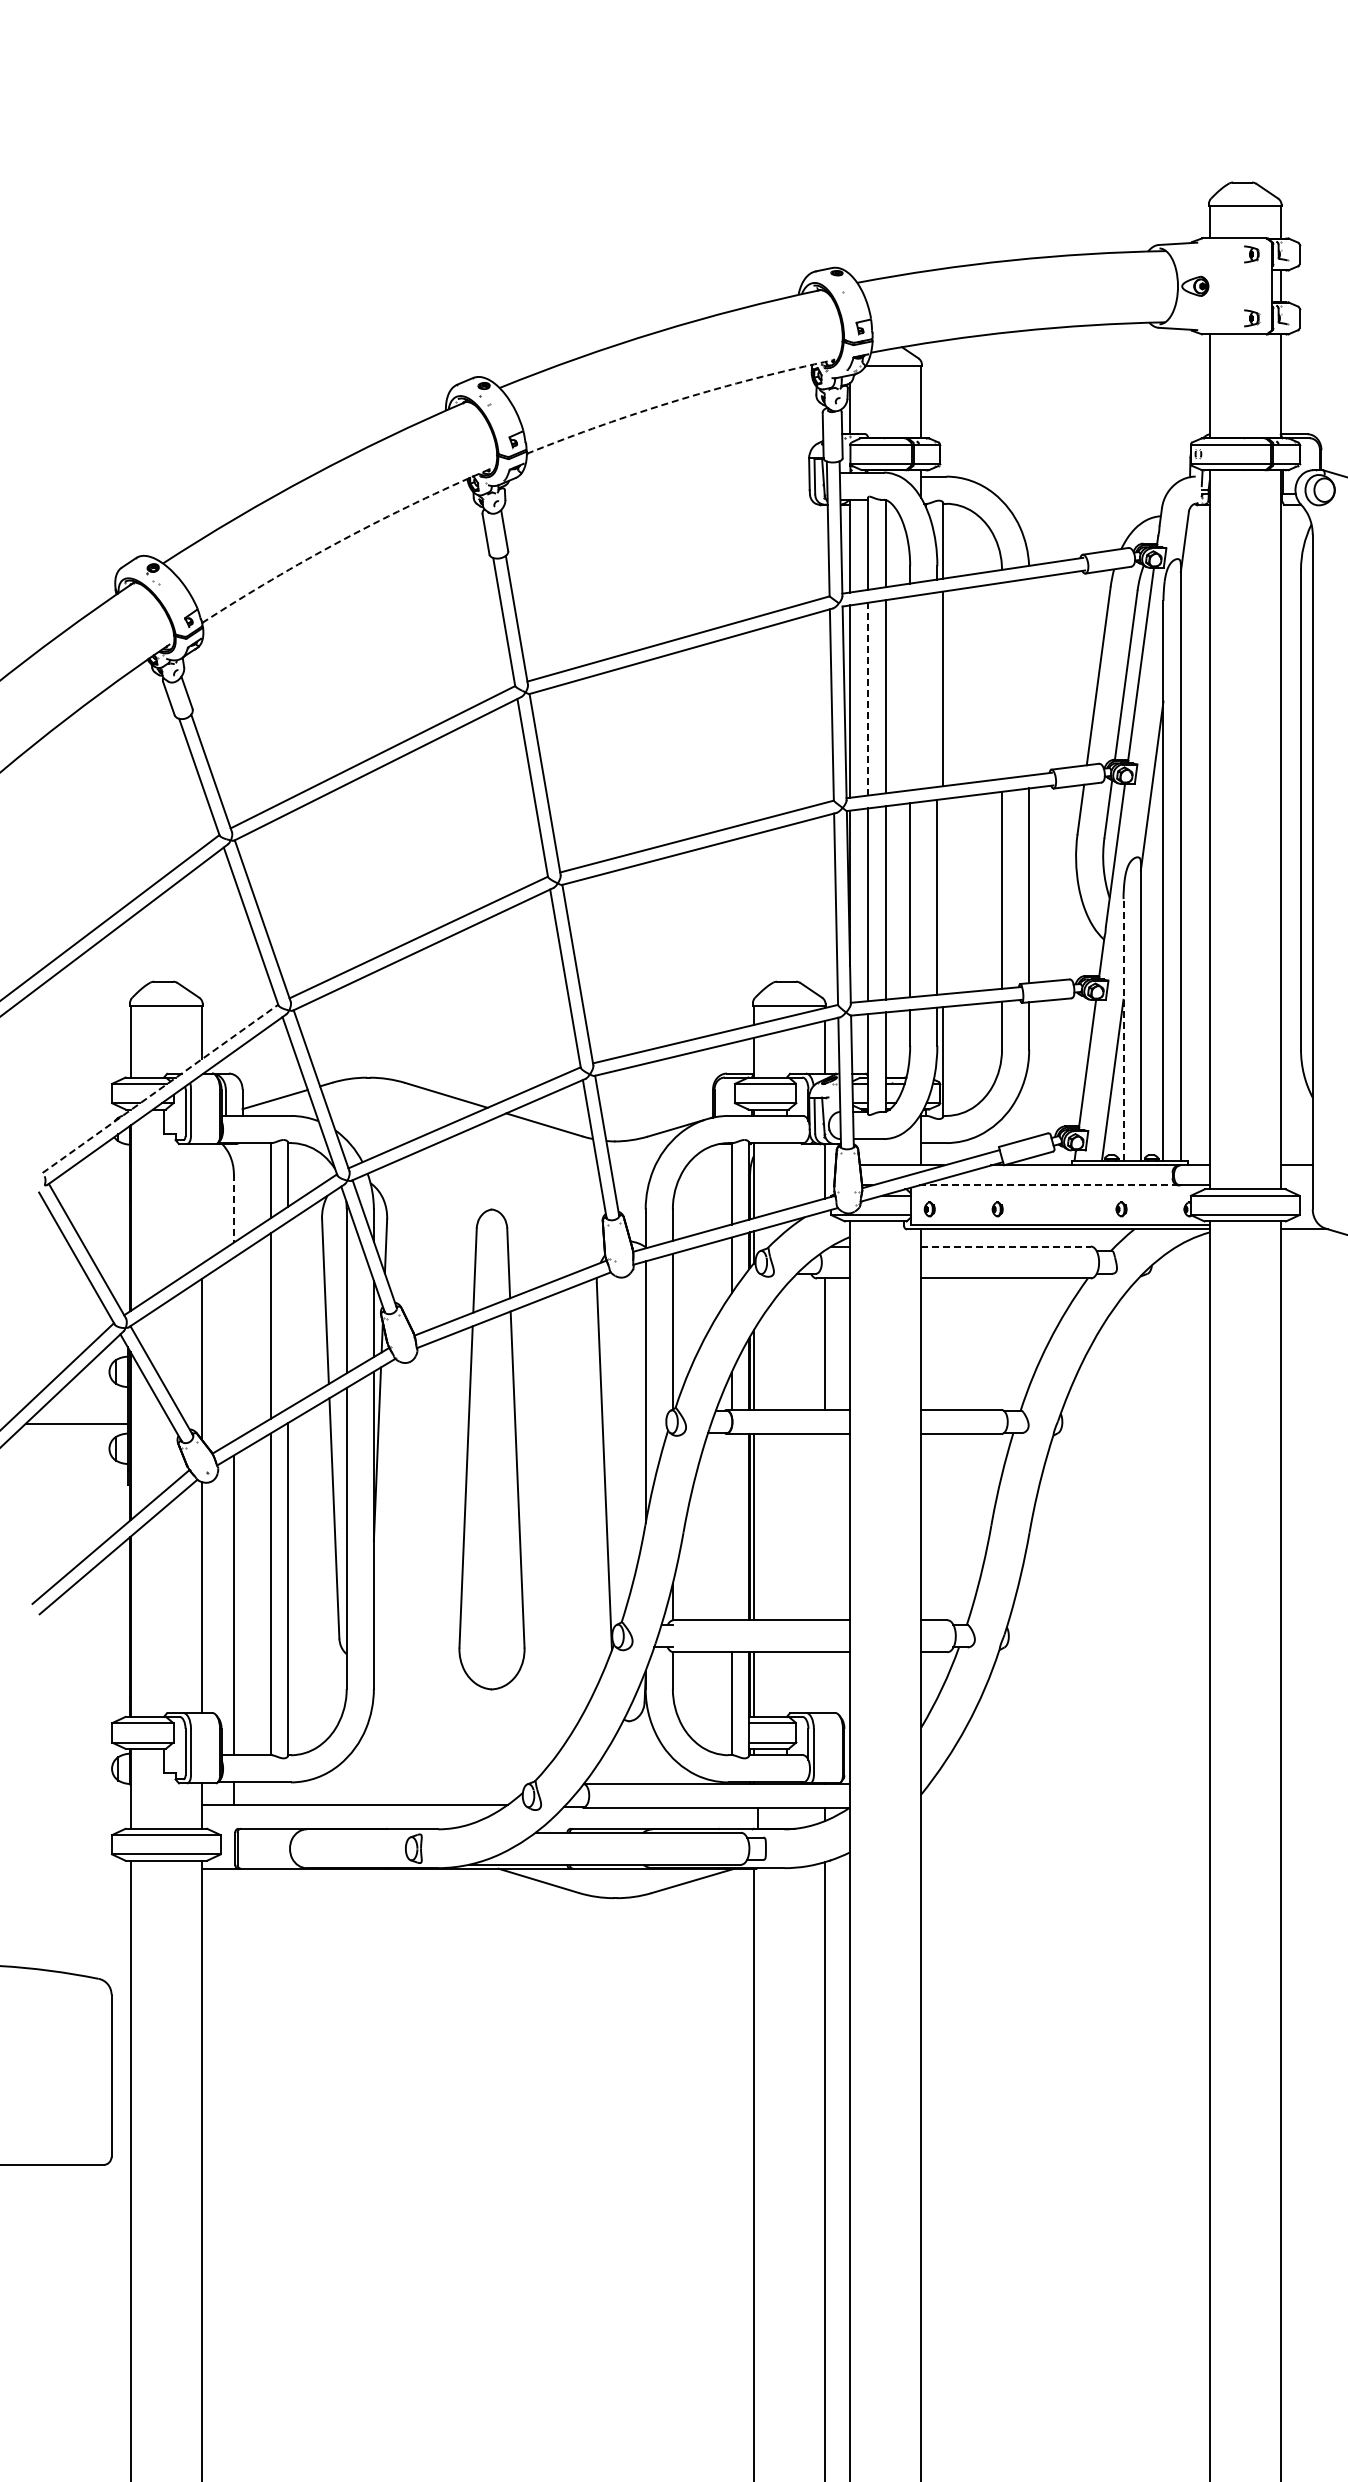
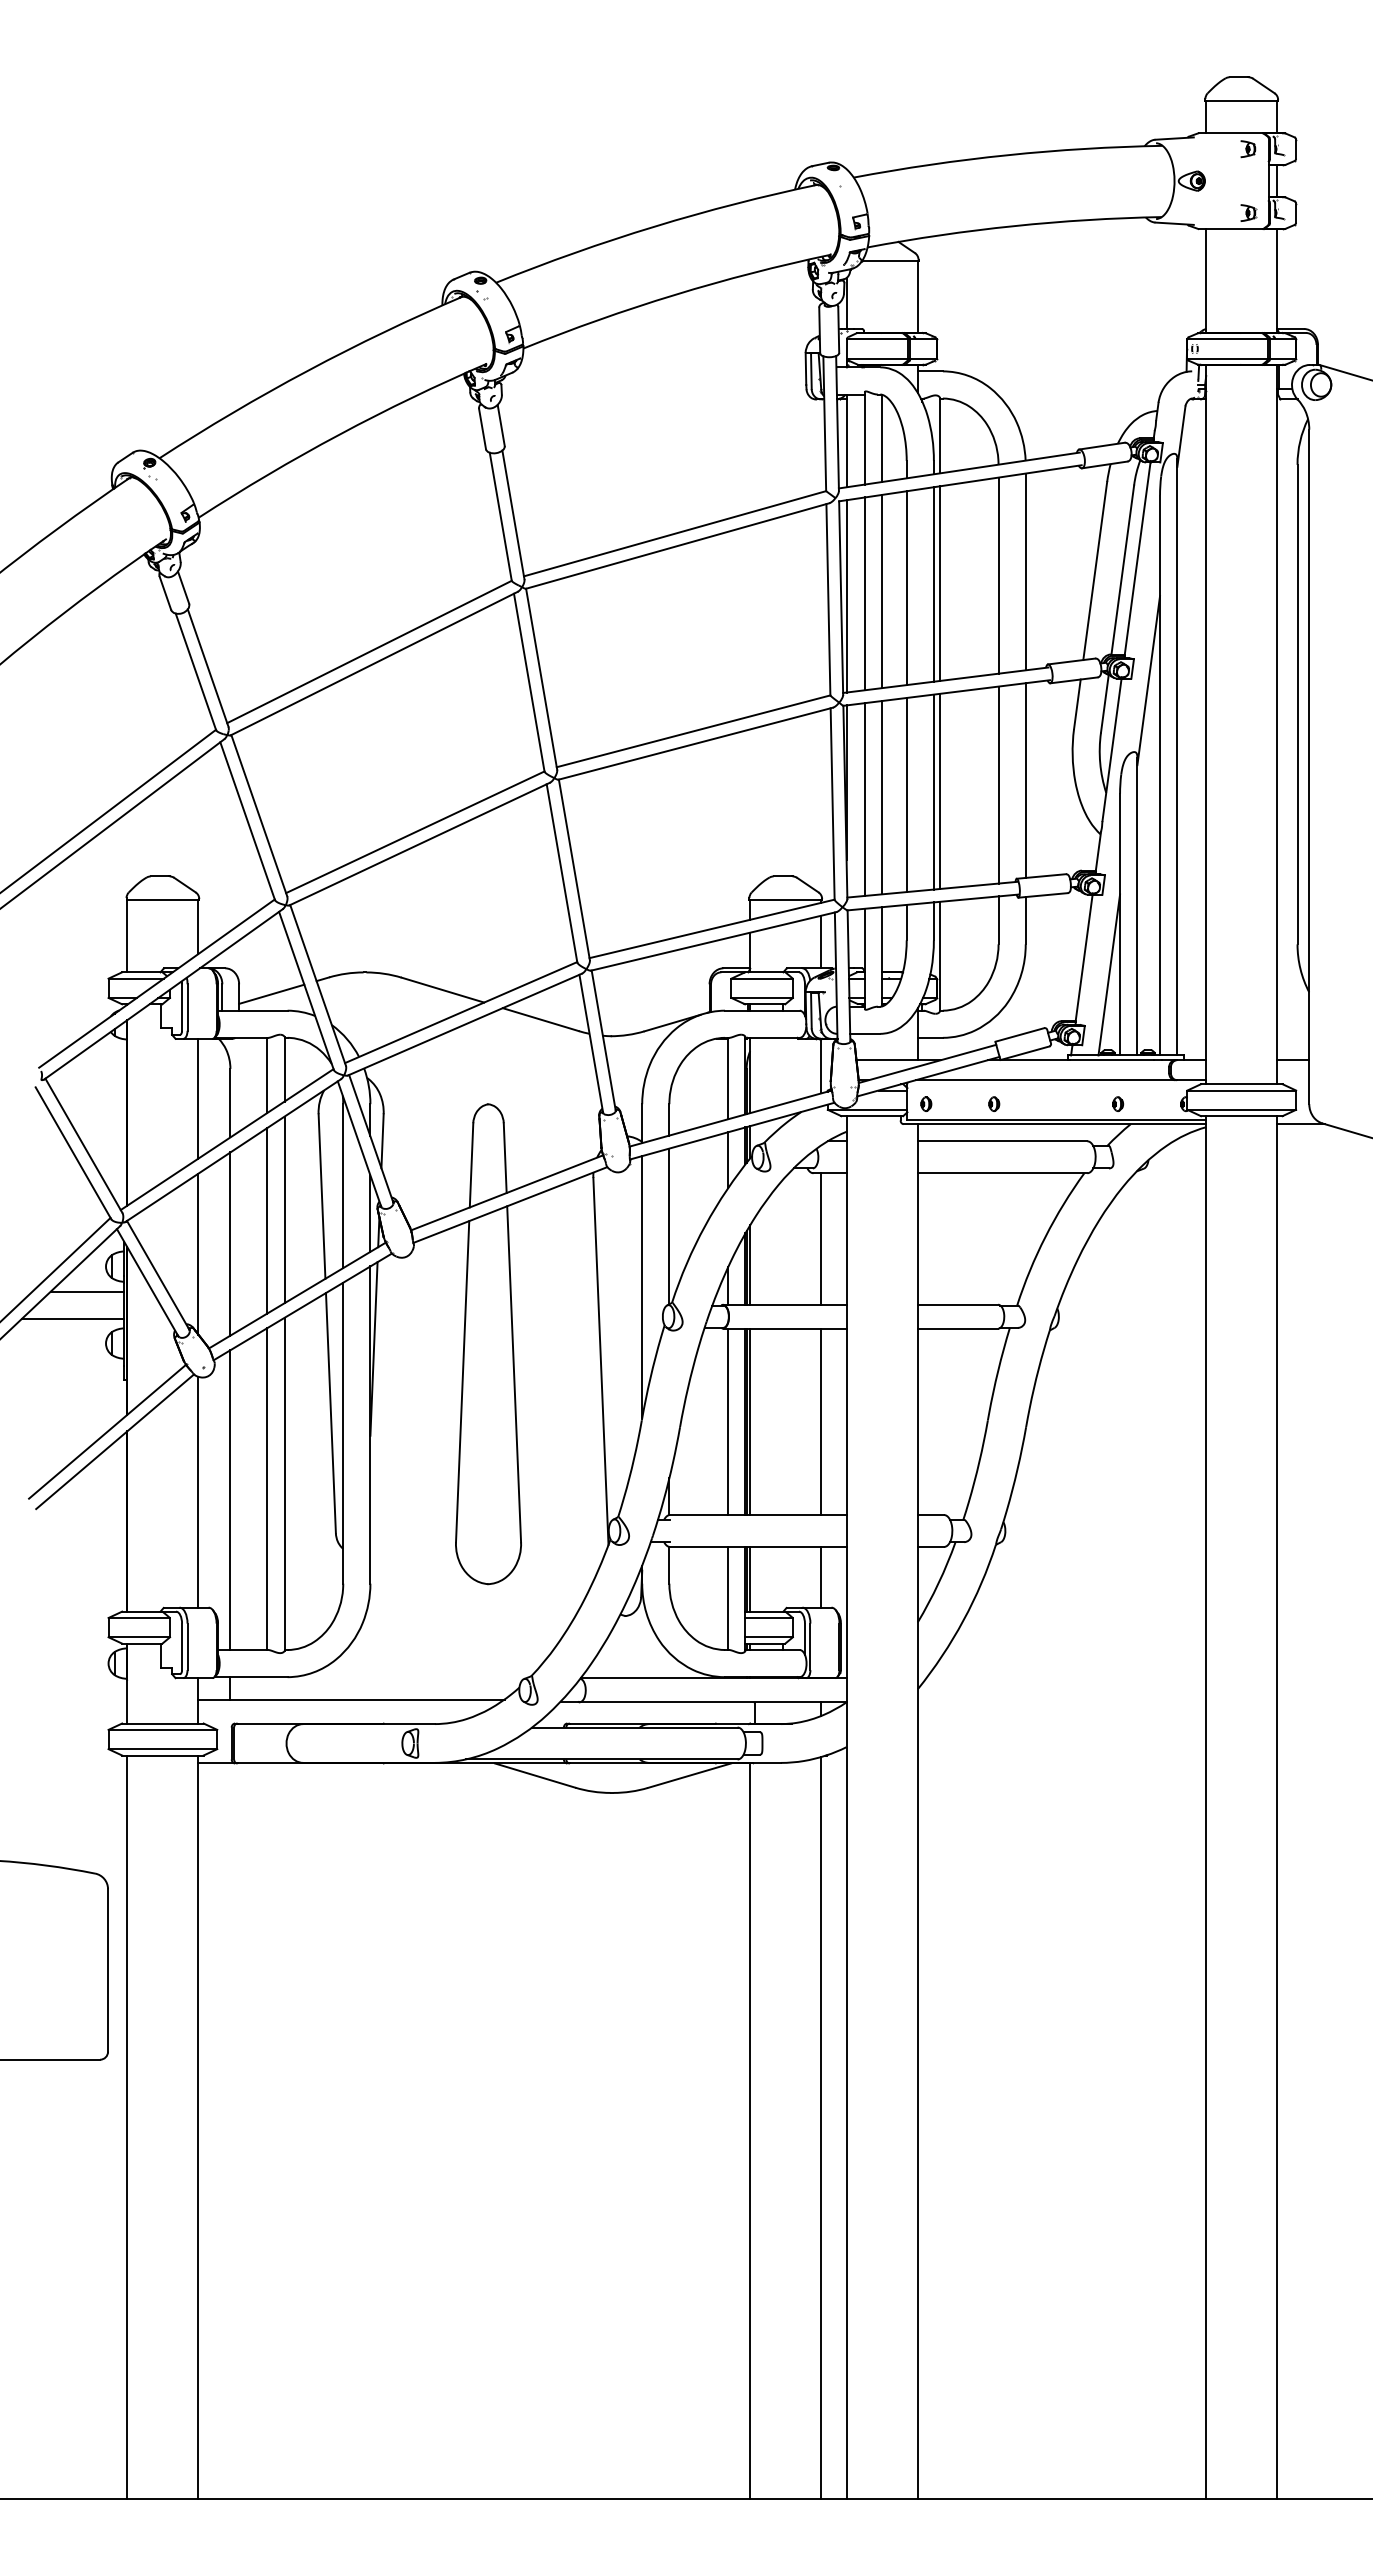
line: (677, 399) -> (674, 294), dashed -> solid
line: (342, 539) -> (339, 434), dashed -> solid
line: (1028, 676) -> (1025, 571), added
line: (1001, 680) -> (998, 575), added
line: (936, 689) -> (933, 584), added
line: (909, 693) -> (906, 588), added
line: (867, 698) -> (864, 593), dashed -> solid
line: (942, 896) -> (939, 791), added
line: (1123, 1029) -> (1120, 924), dashed -> solid
line: (159, 1088) -> (156, 983), dashed -> solid
line: (1048, 1185) -> (1045, 1080), dashed -> solid
line: (201, 1203) -> (198, 1098), added
line: (233, 1208) -> (230, 1103), dashed -> solid
line: (1005, 1246) -> (1002, 1141), dashed -> solid
line: (287, 1314) -> (284, 1209), added
line: (233, 1348) -> (230, 1243), added
line: (90, 1396) -> (87, 1291), added
line: (731, 1526) -> (728, 1421), added
line: (824, 1526) -> (821, 1421), added
line: (824, 1681) -> (821, 1576), added

